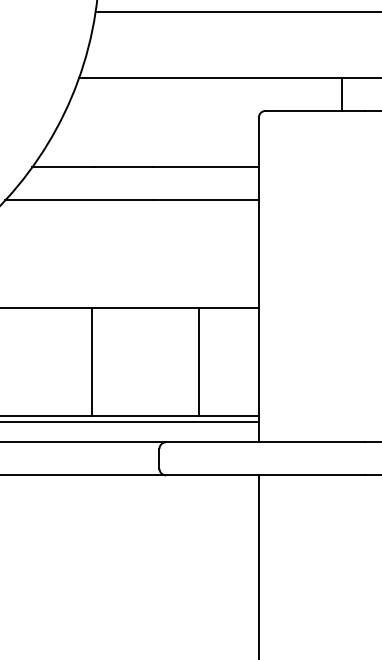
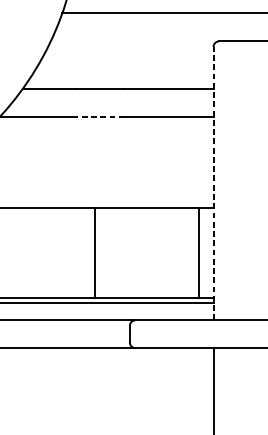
line: (123, 200) -> (99, 116), solid -> dashed
line: (258, 279) -> (213, 183), solid -> dashed
line: (91, 361) -> (94, 252), moved
line: (199, 361) -> (198, 252), moved

